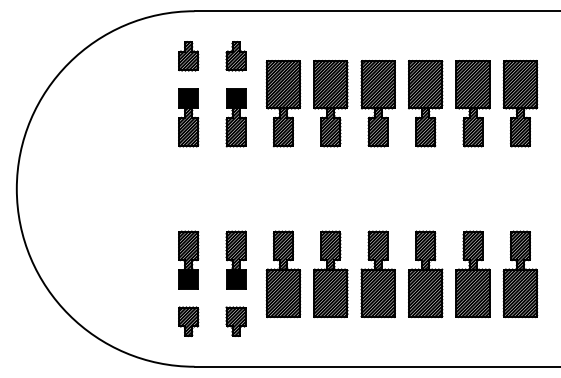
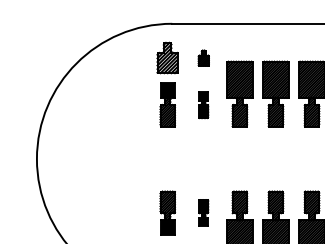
part: (188, 56) -> (167, 58), size x1.4
part: (235, 56) -> (203, 58), size x0.7
part: (235, 117) -> (203, 104), size x0.6
part: (235, 259) -> (203, 212), size x0.6

